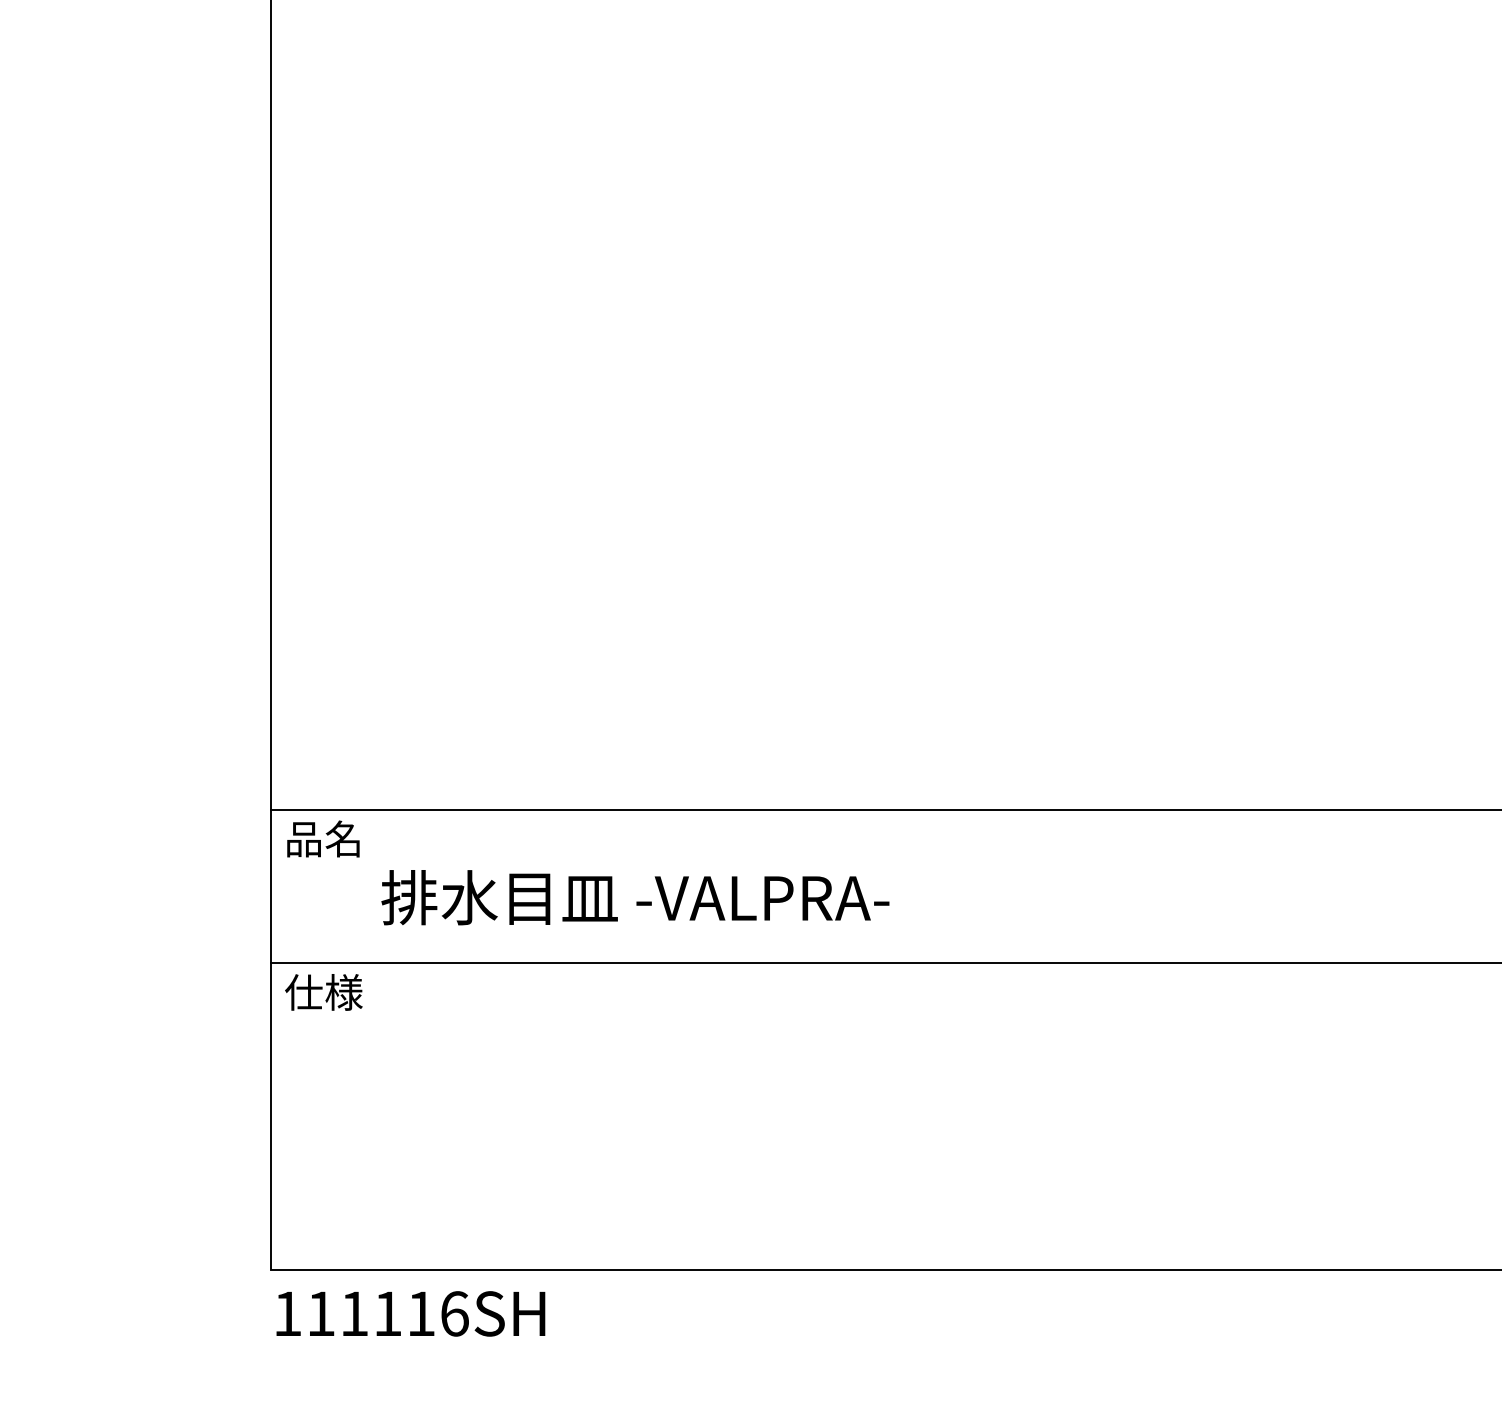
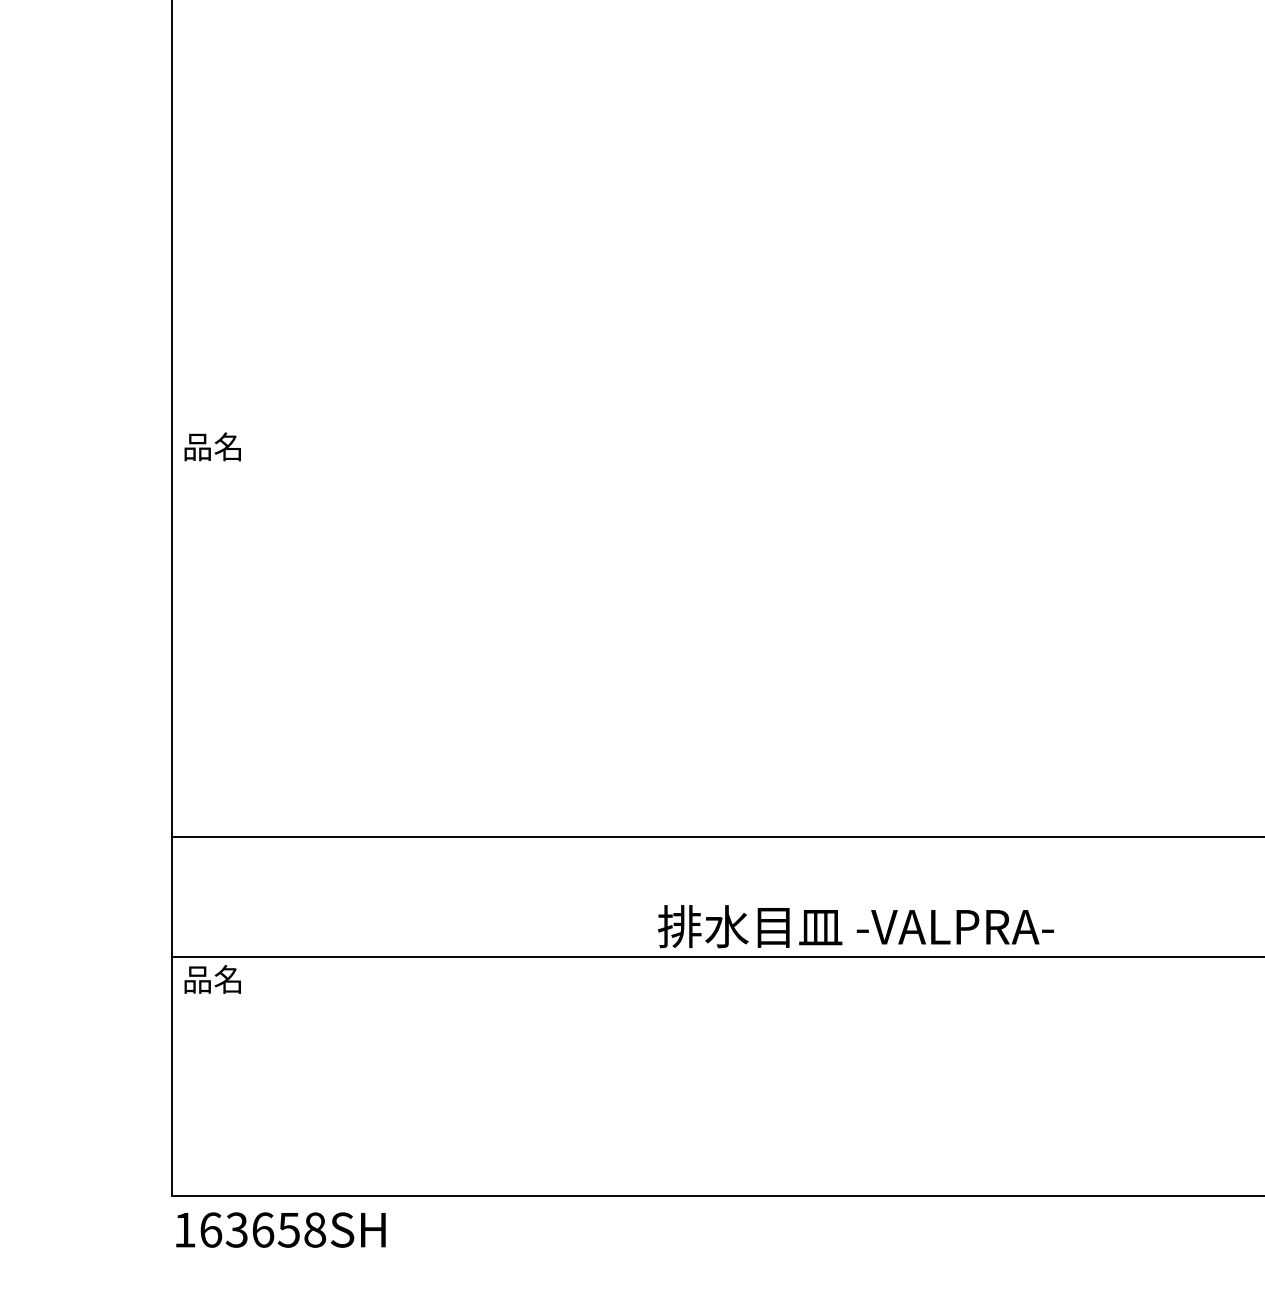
text: (323, 838) -> (212, 446), moved
text: (634, 897) -> (855, 926), moved
text: (324, 992) -> (213, 979), 仕様 -> 品名
text: (388, 1313) -> (263, 1229), 111116SH -> 163658SH

